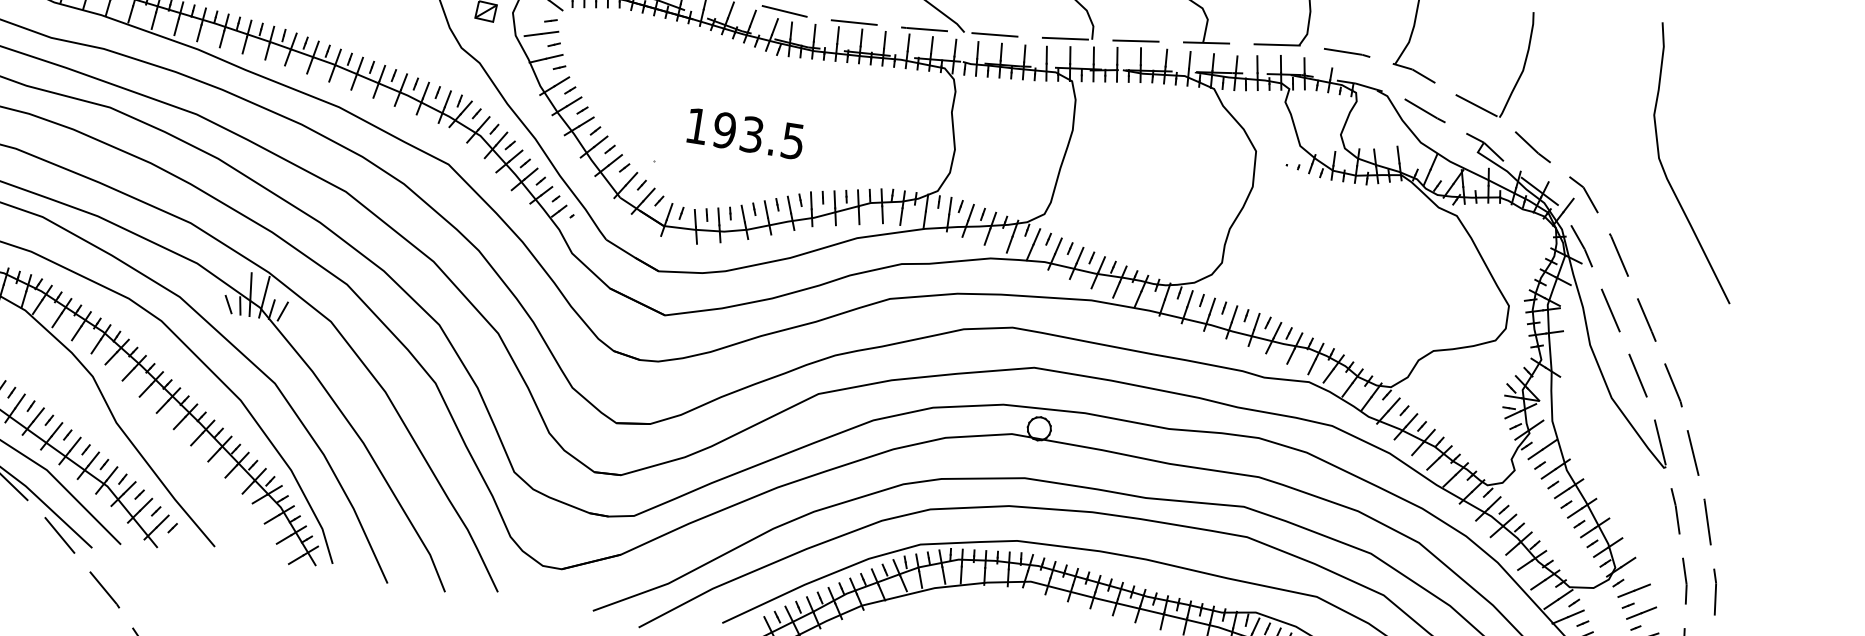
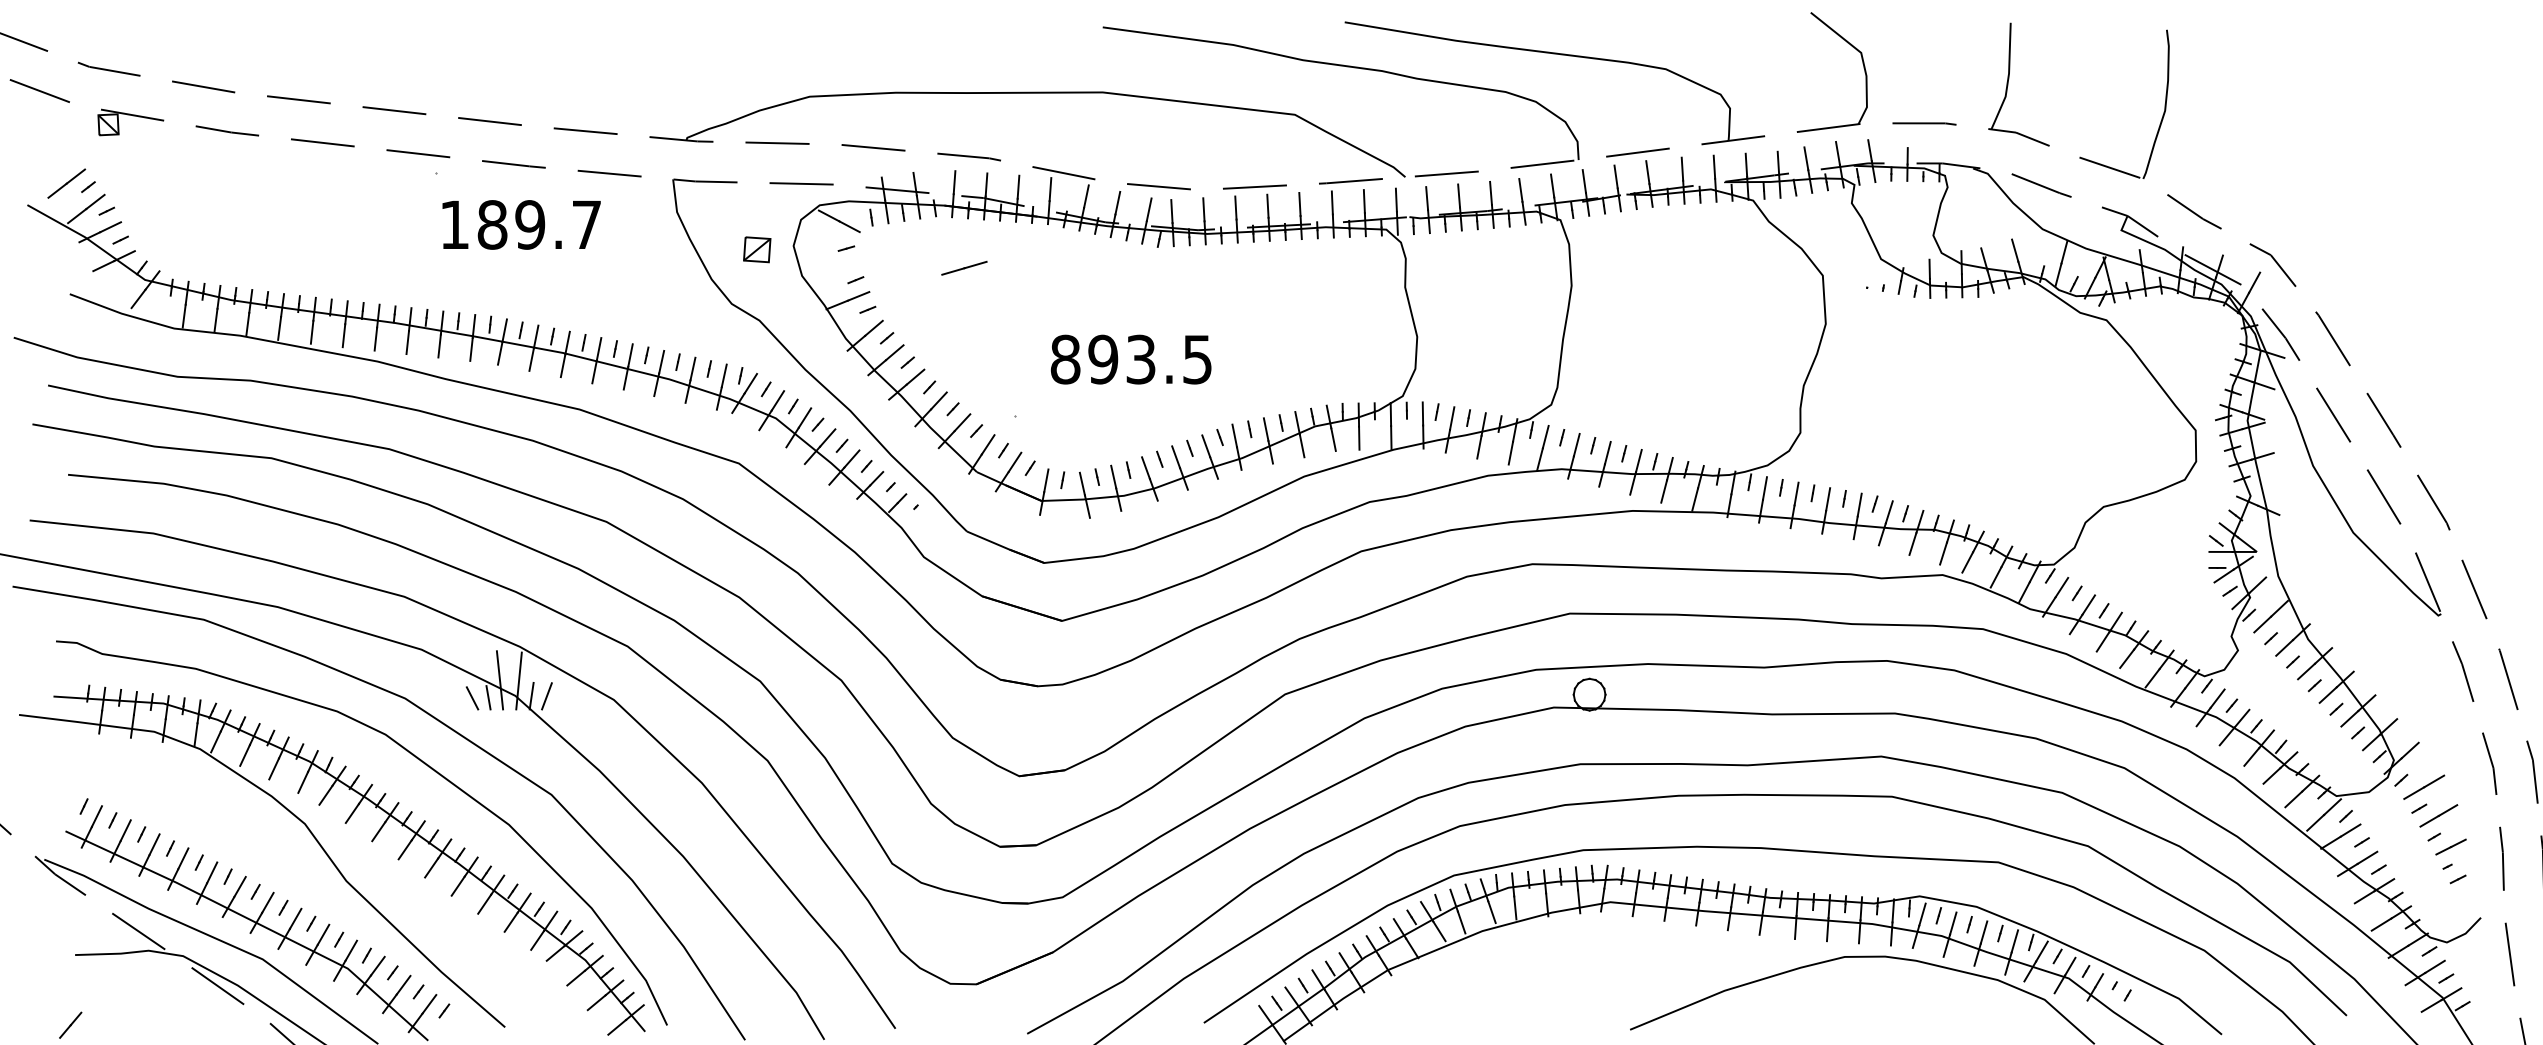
line: (541, 34) -> (964, 268), moved
text: (697, 126) -> (1065, 359), 193.5 -> 893.5
curve: (1665, 173) -> (2378, 218), removed

